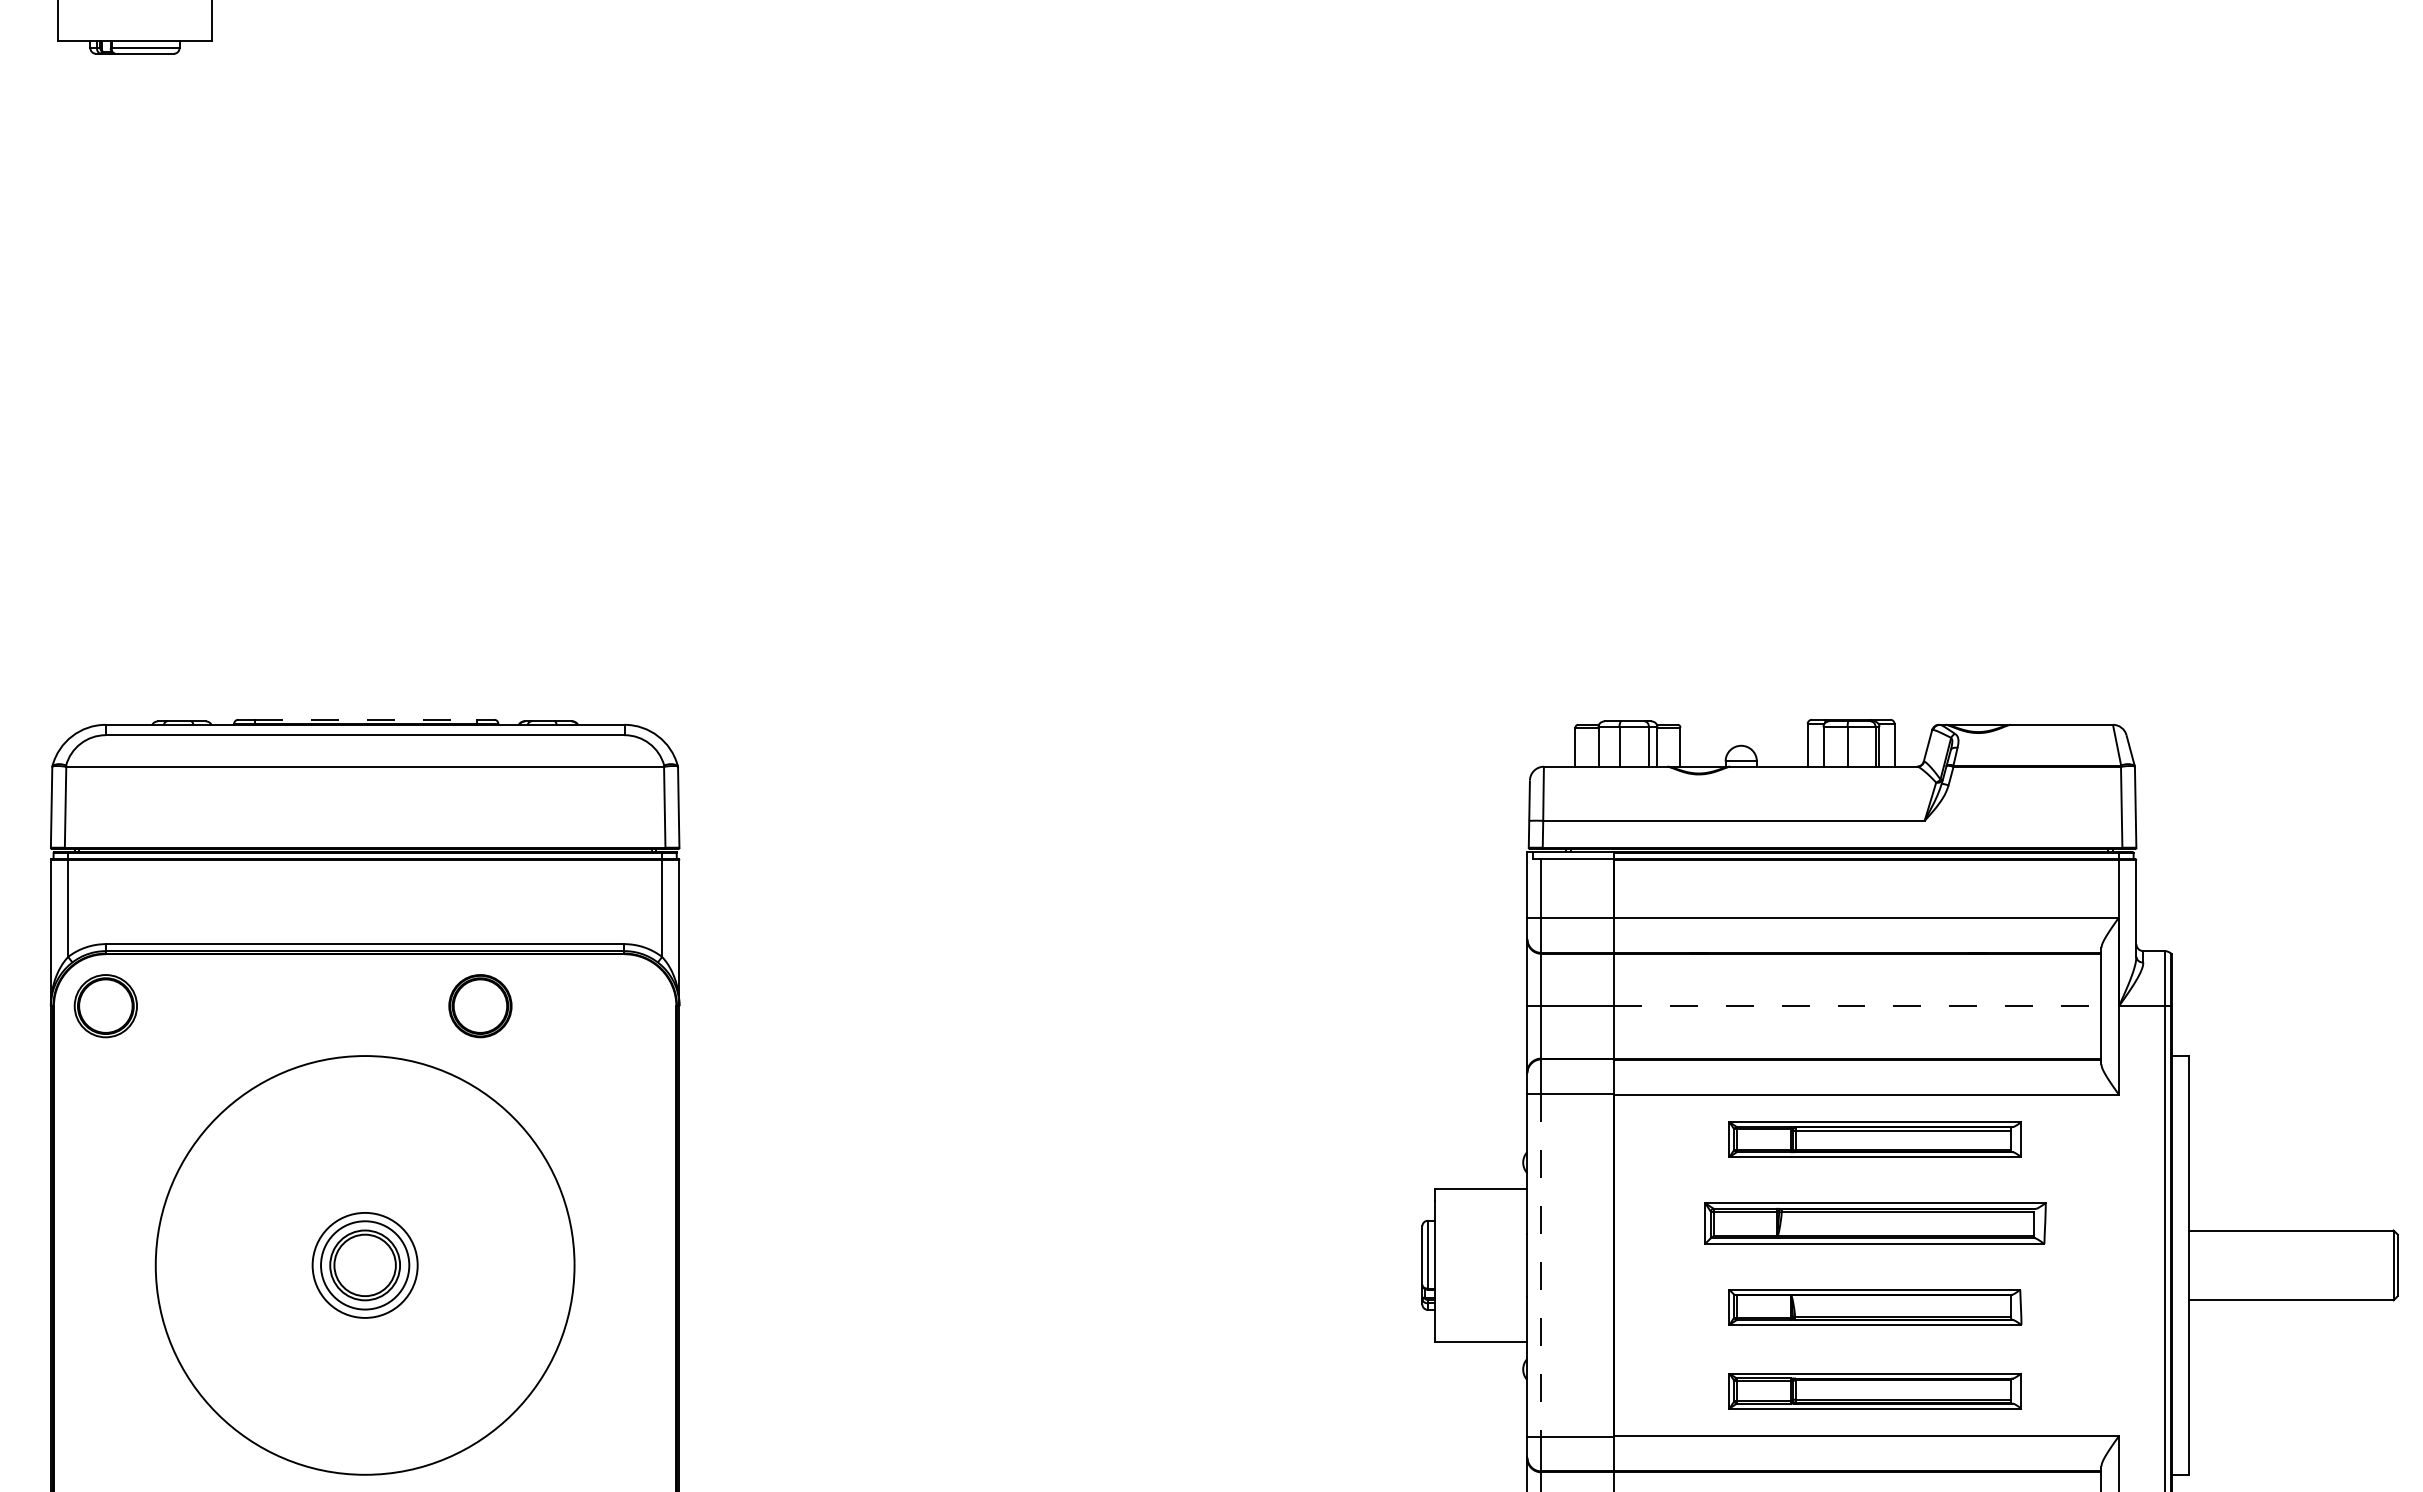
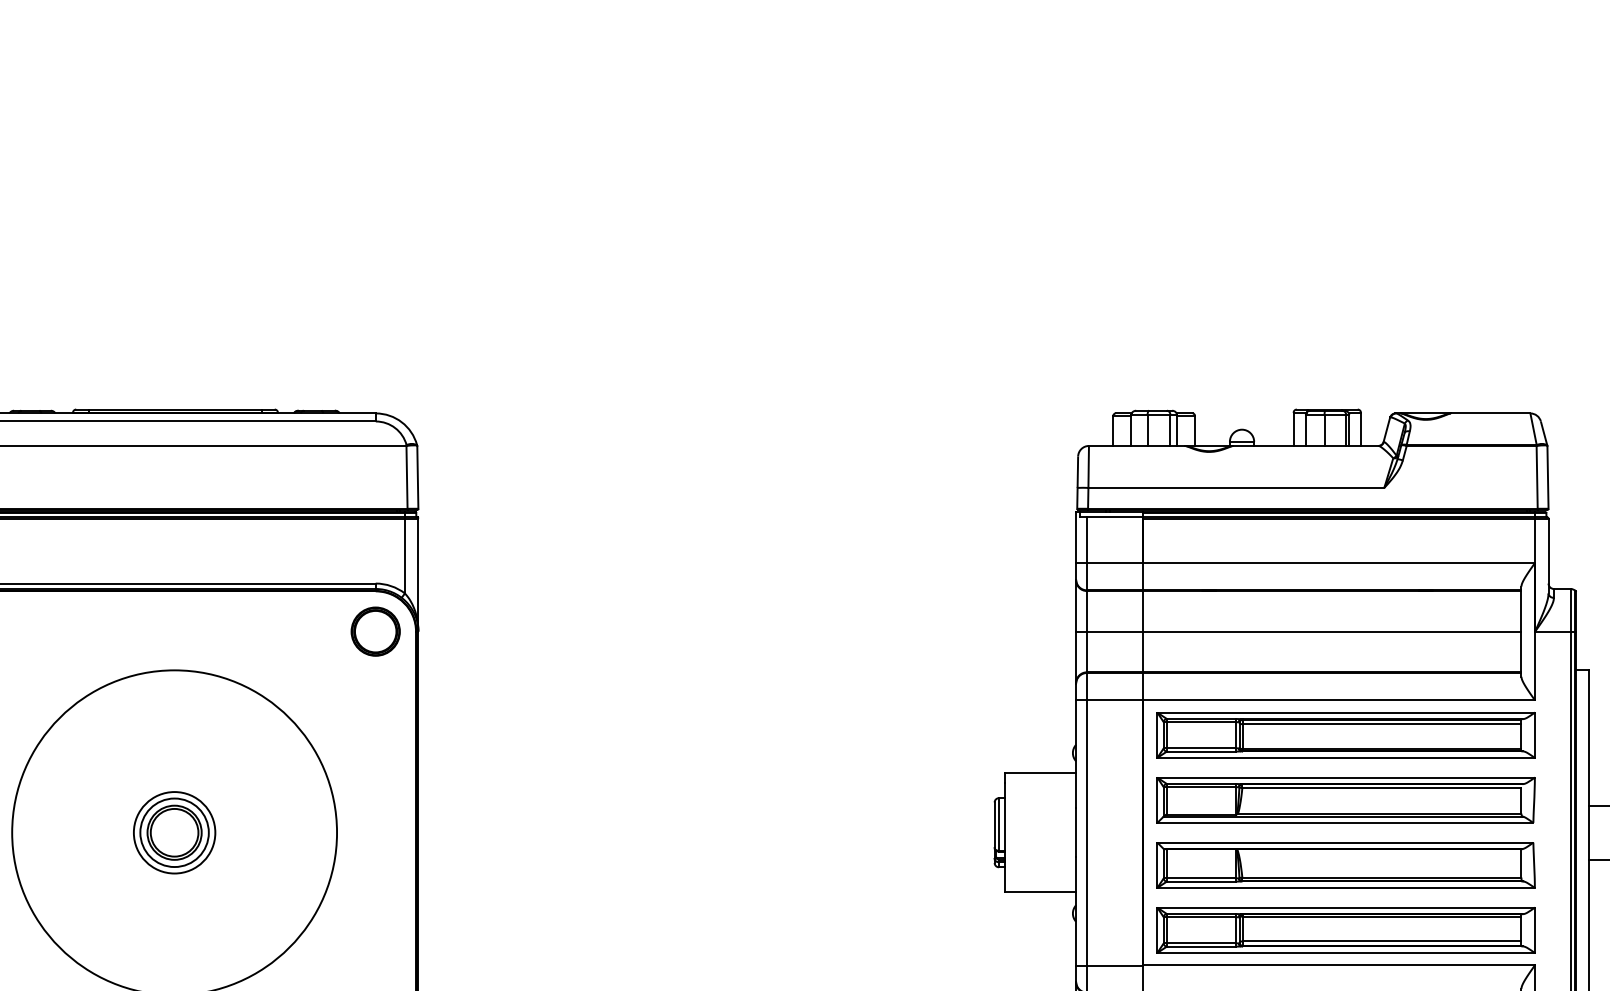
line: (366, 719) -> (175, 409), dashed -> solid
part: (480, 1006) -> (375, 631), moved
line: (1857, 1006) -> (1332, 631), dashed -> solid
part: (1875, 1139) -> (1346, 735), size x1.67
part: (1875, 1223) -> (1346, 800), size x1.43
line: (1541, 1265) -> (1087, 832), dashed -> solid
part: (1875, 1307) -> (1346, 865), size x1.67
part: (1875, 1390) -> (1346, 929), size x1.67

